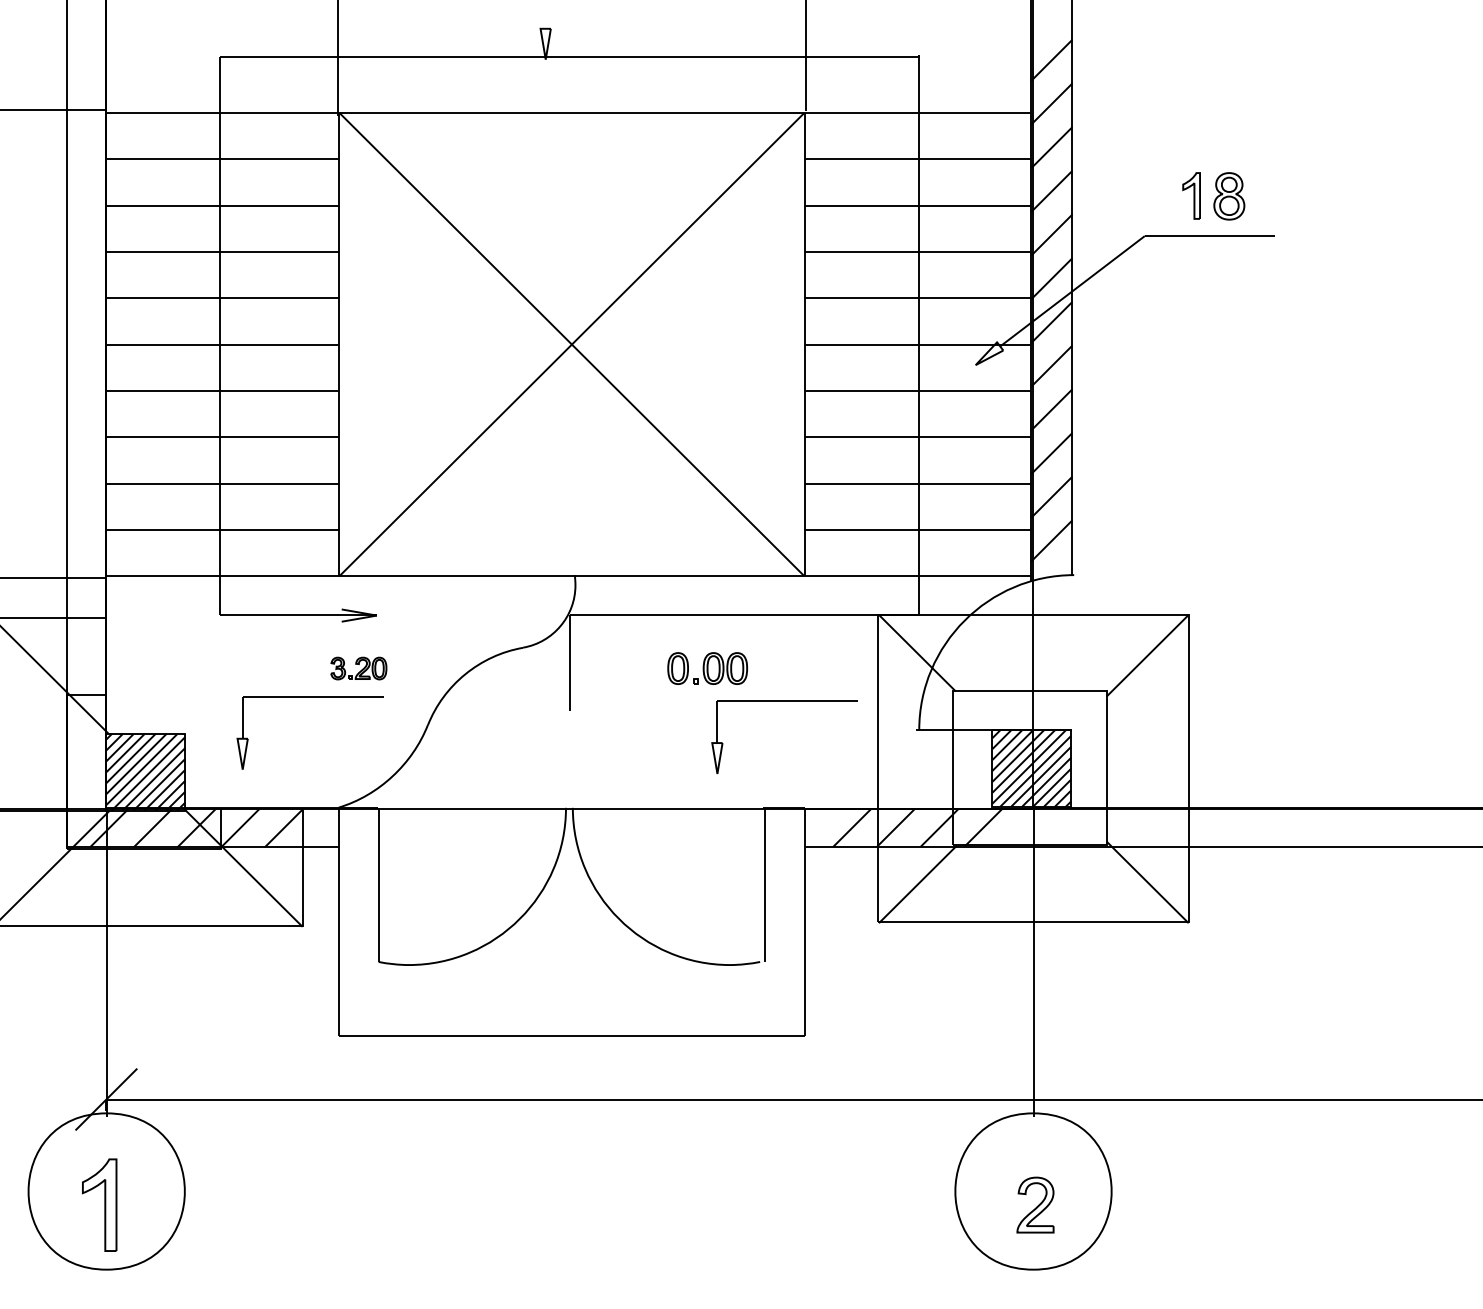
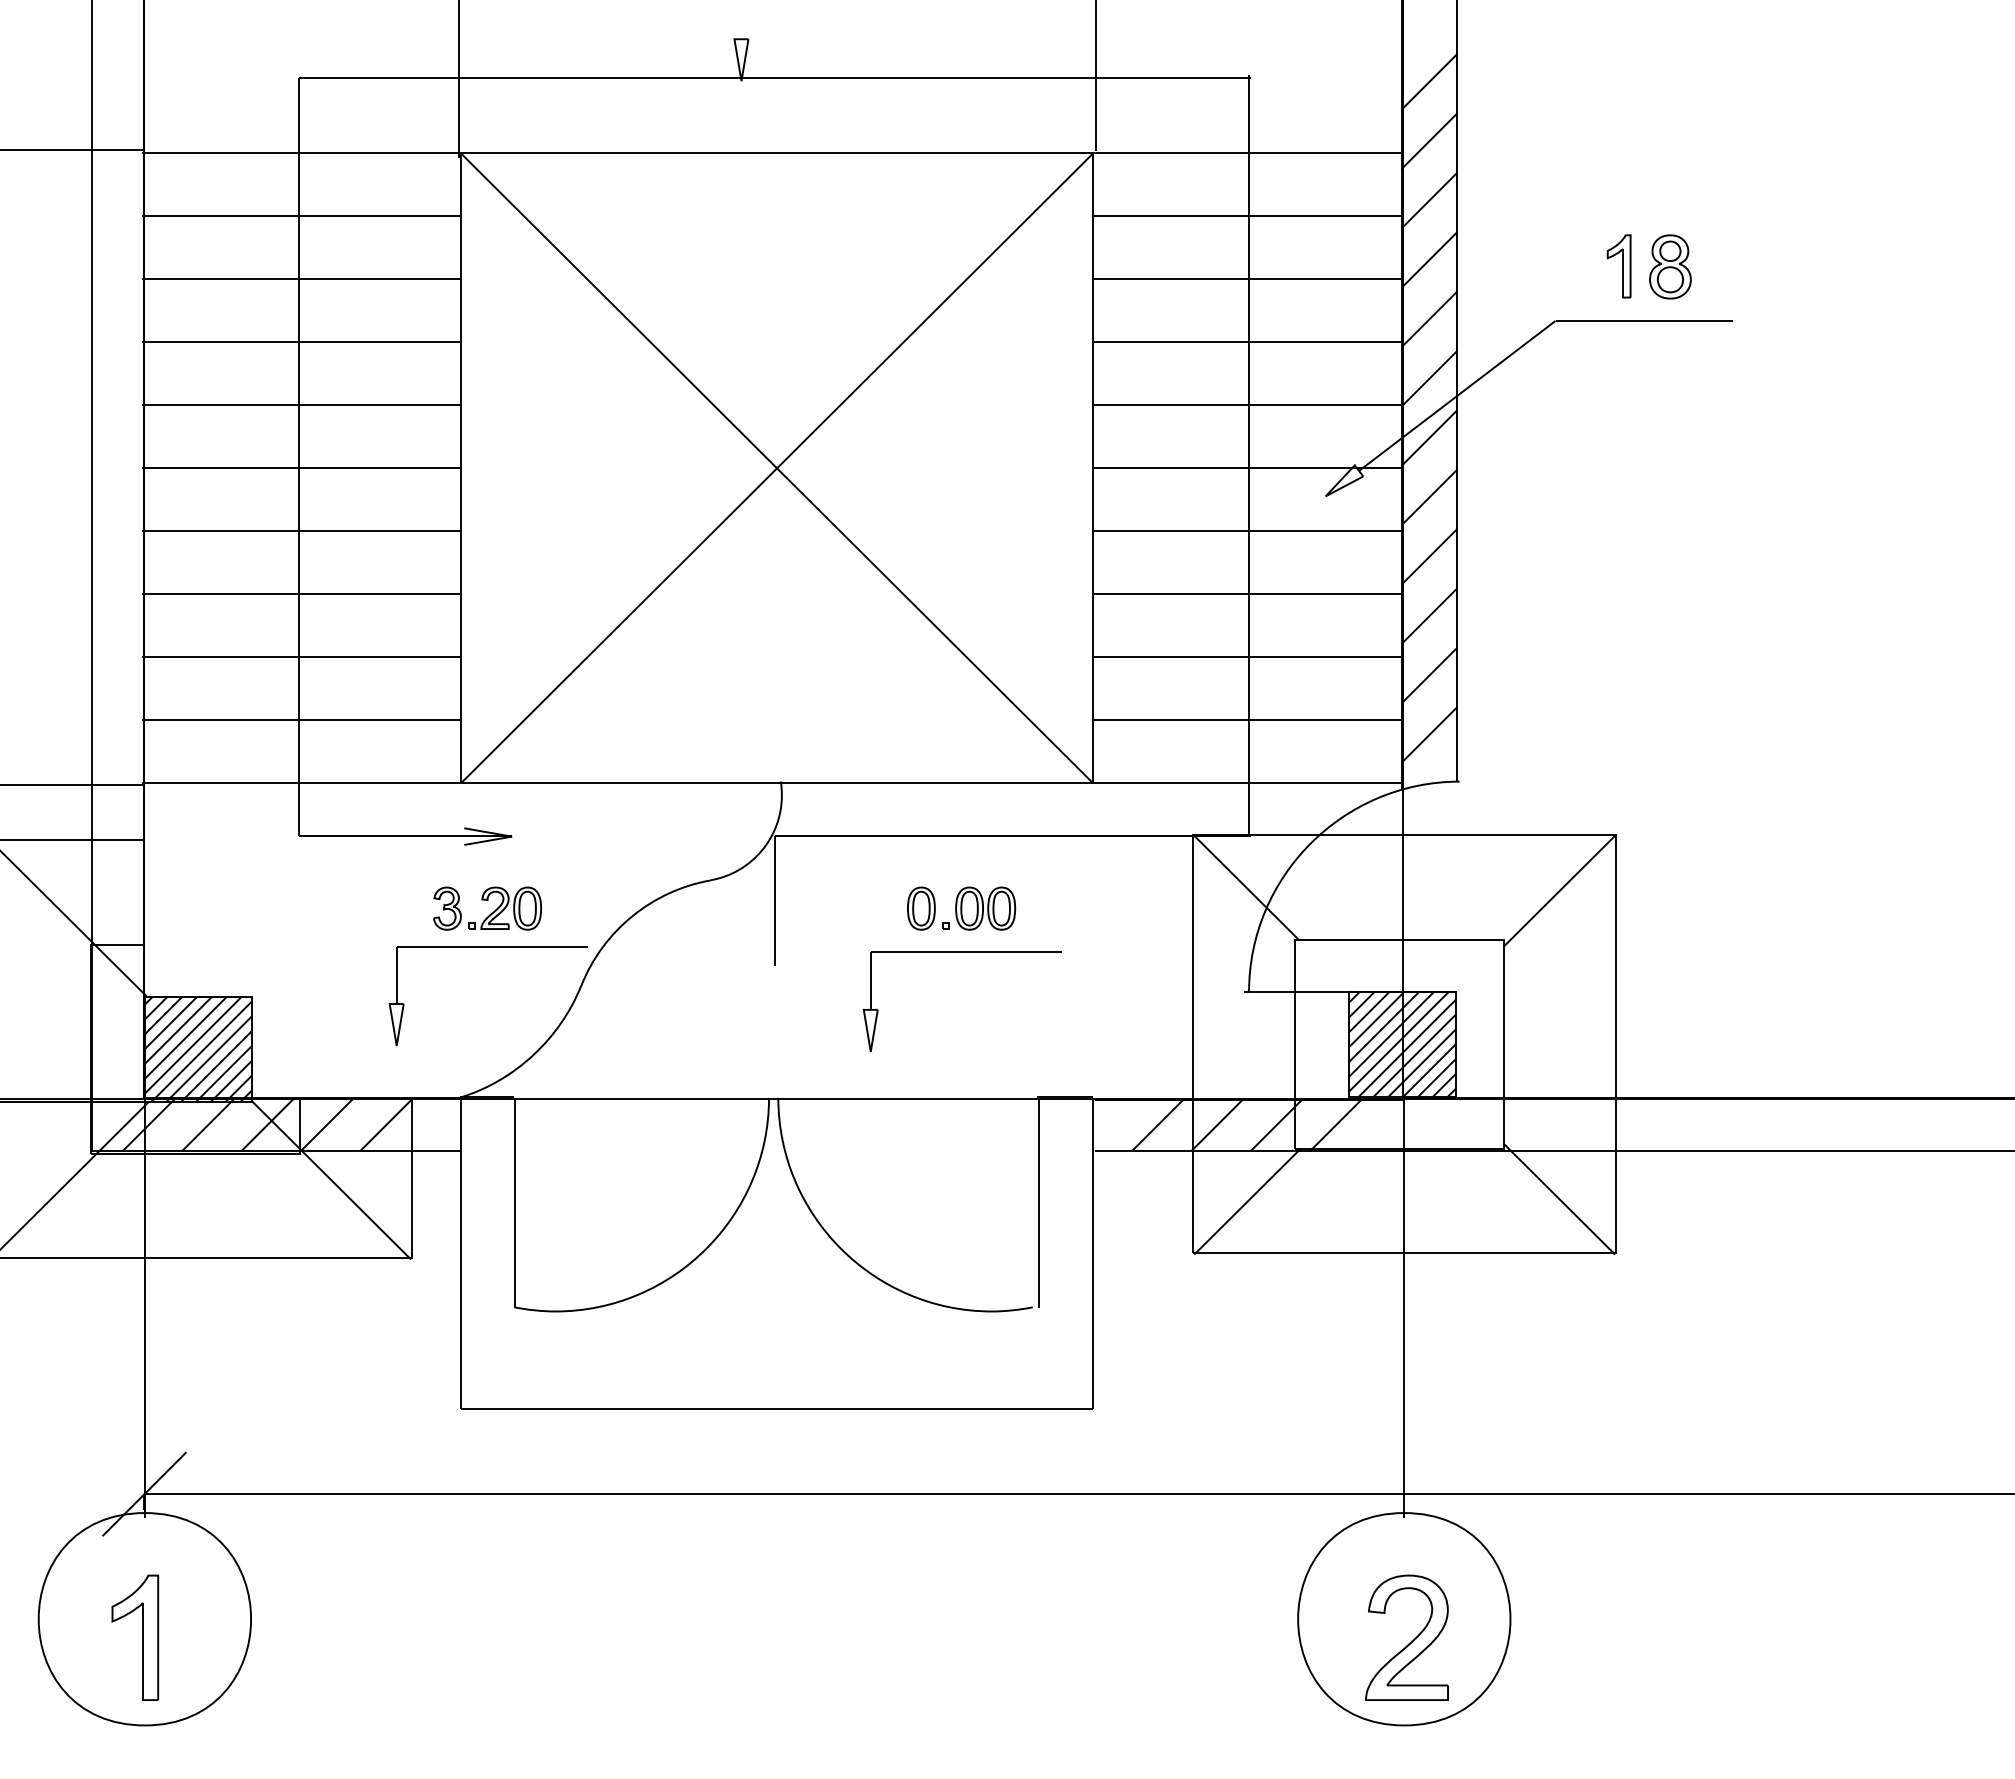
part: (358, 668) -> (487, 908), size x1.43
part: (309, 697) -> (487, 947), moved
part: (784, 700) -> (961, 952), moved
part: (1035, 1204) -> (1406, 1637), size x1.67

